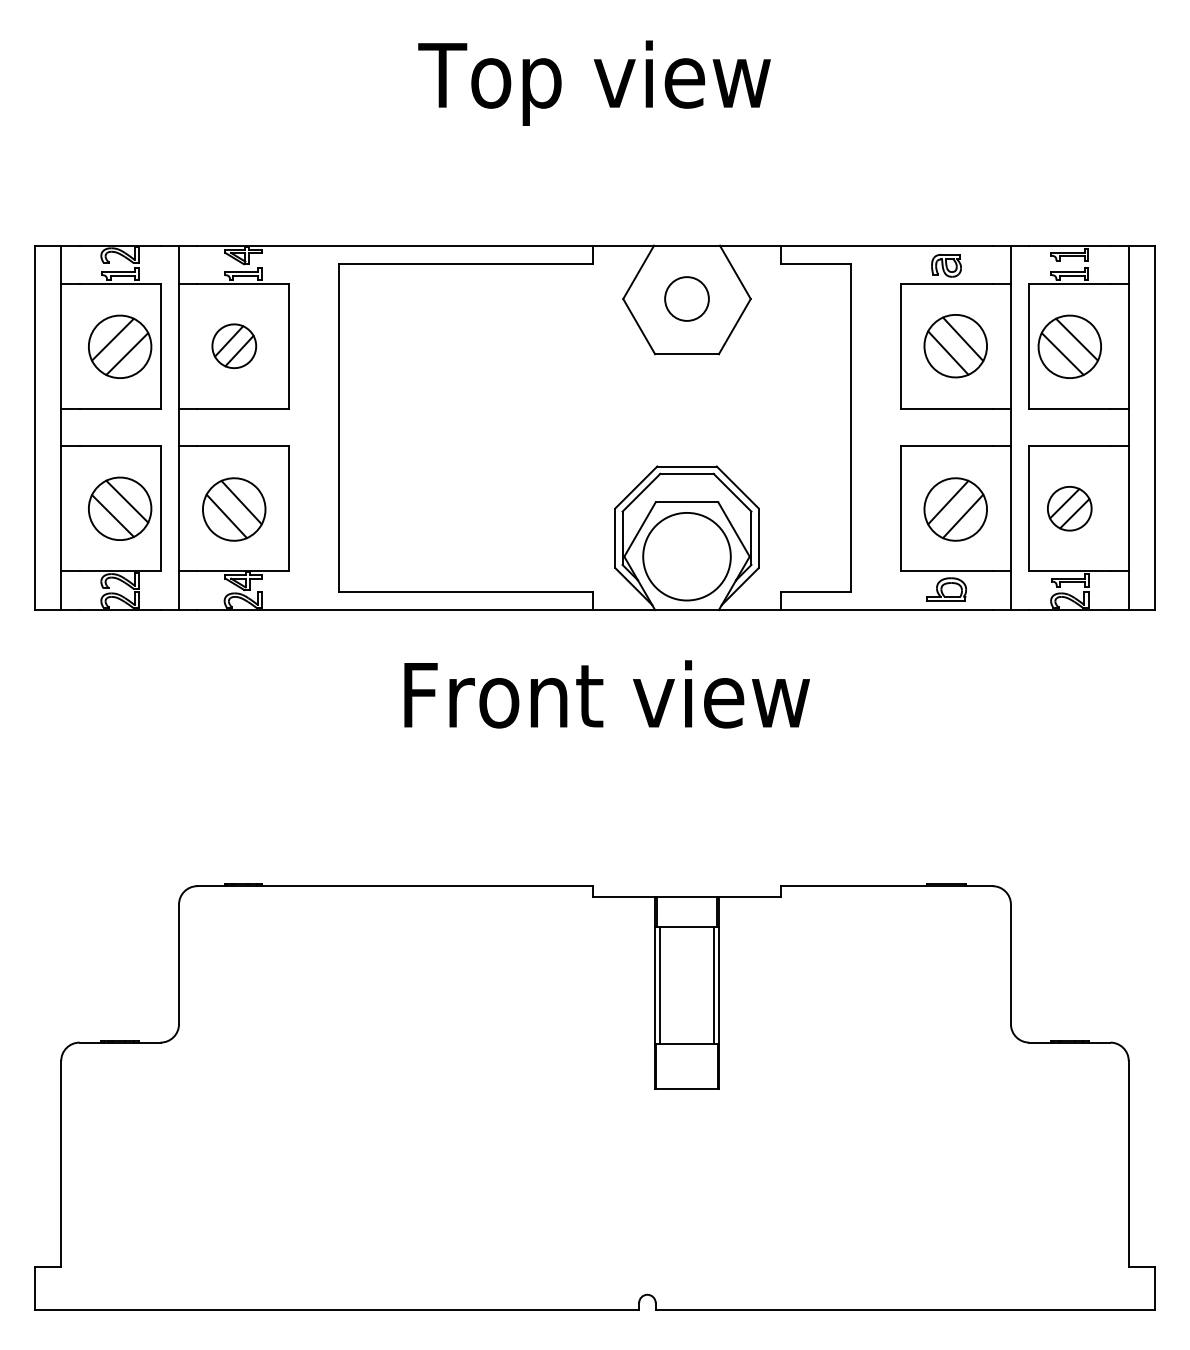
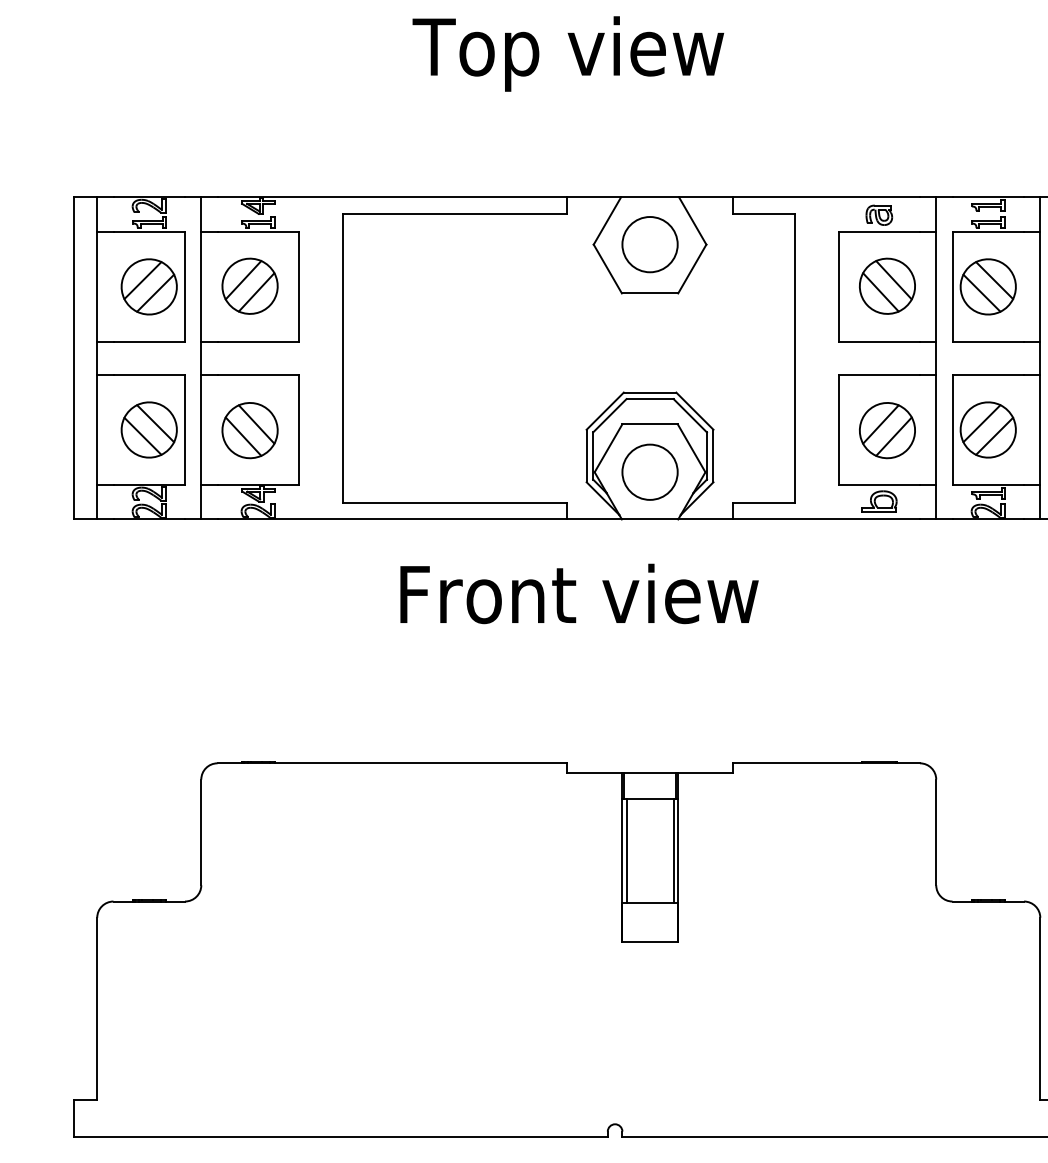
circle: (686, 298) -> (649, 244), size x1.43
part: (234, 346) -> (250, 286), size x1.43
part: (1069, 508) -> (987, 429), size x1.43
circle: (686, 556) -> (649, 472), size x0.71

